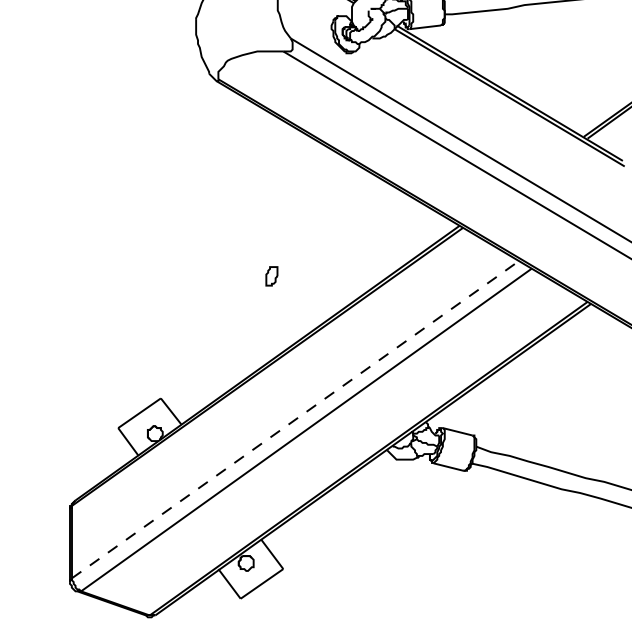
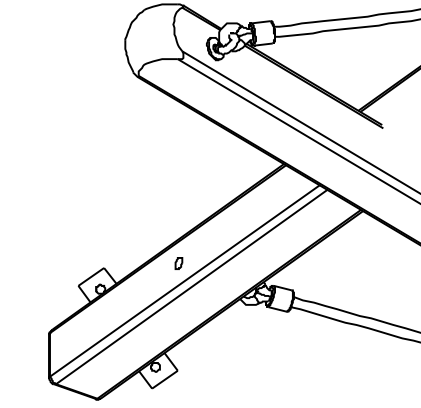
part: (271, 276) -> (178, 263), moved
line: (296, 419) -> (185, 280), dashed -> solid

